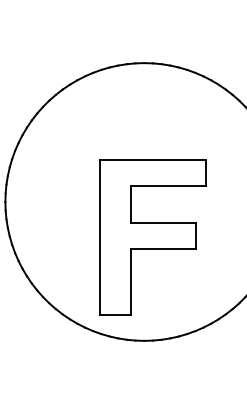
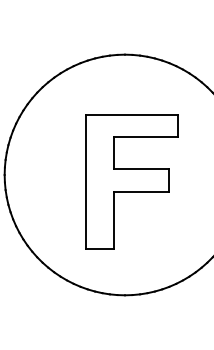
part: (151, 237) -> (131, 181), moved

